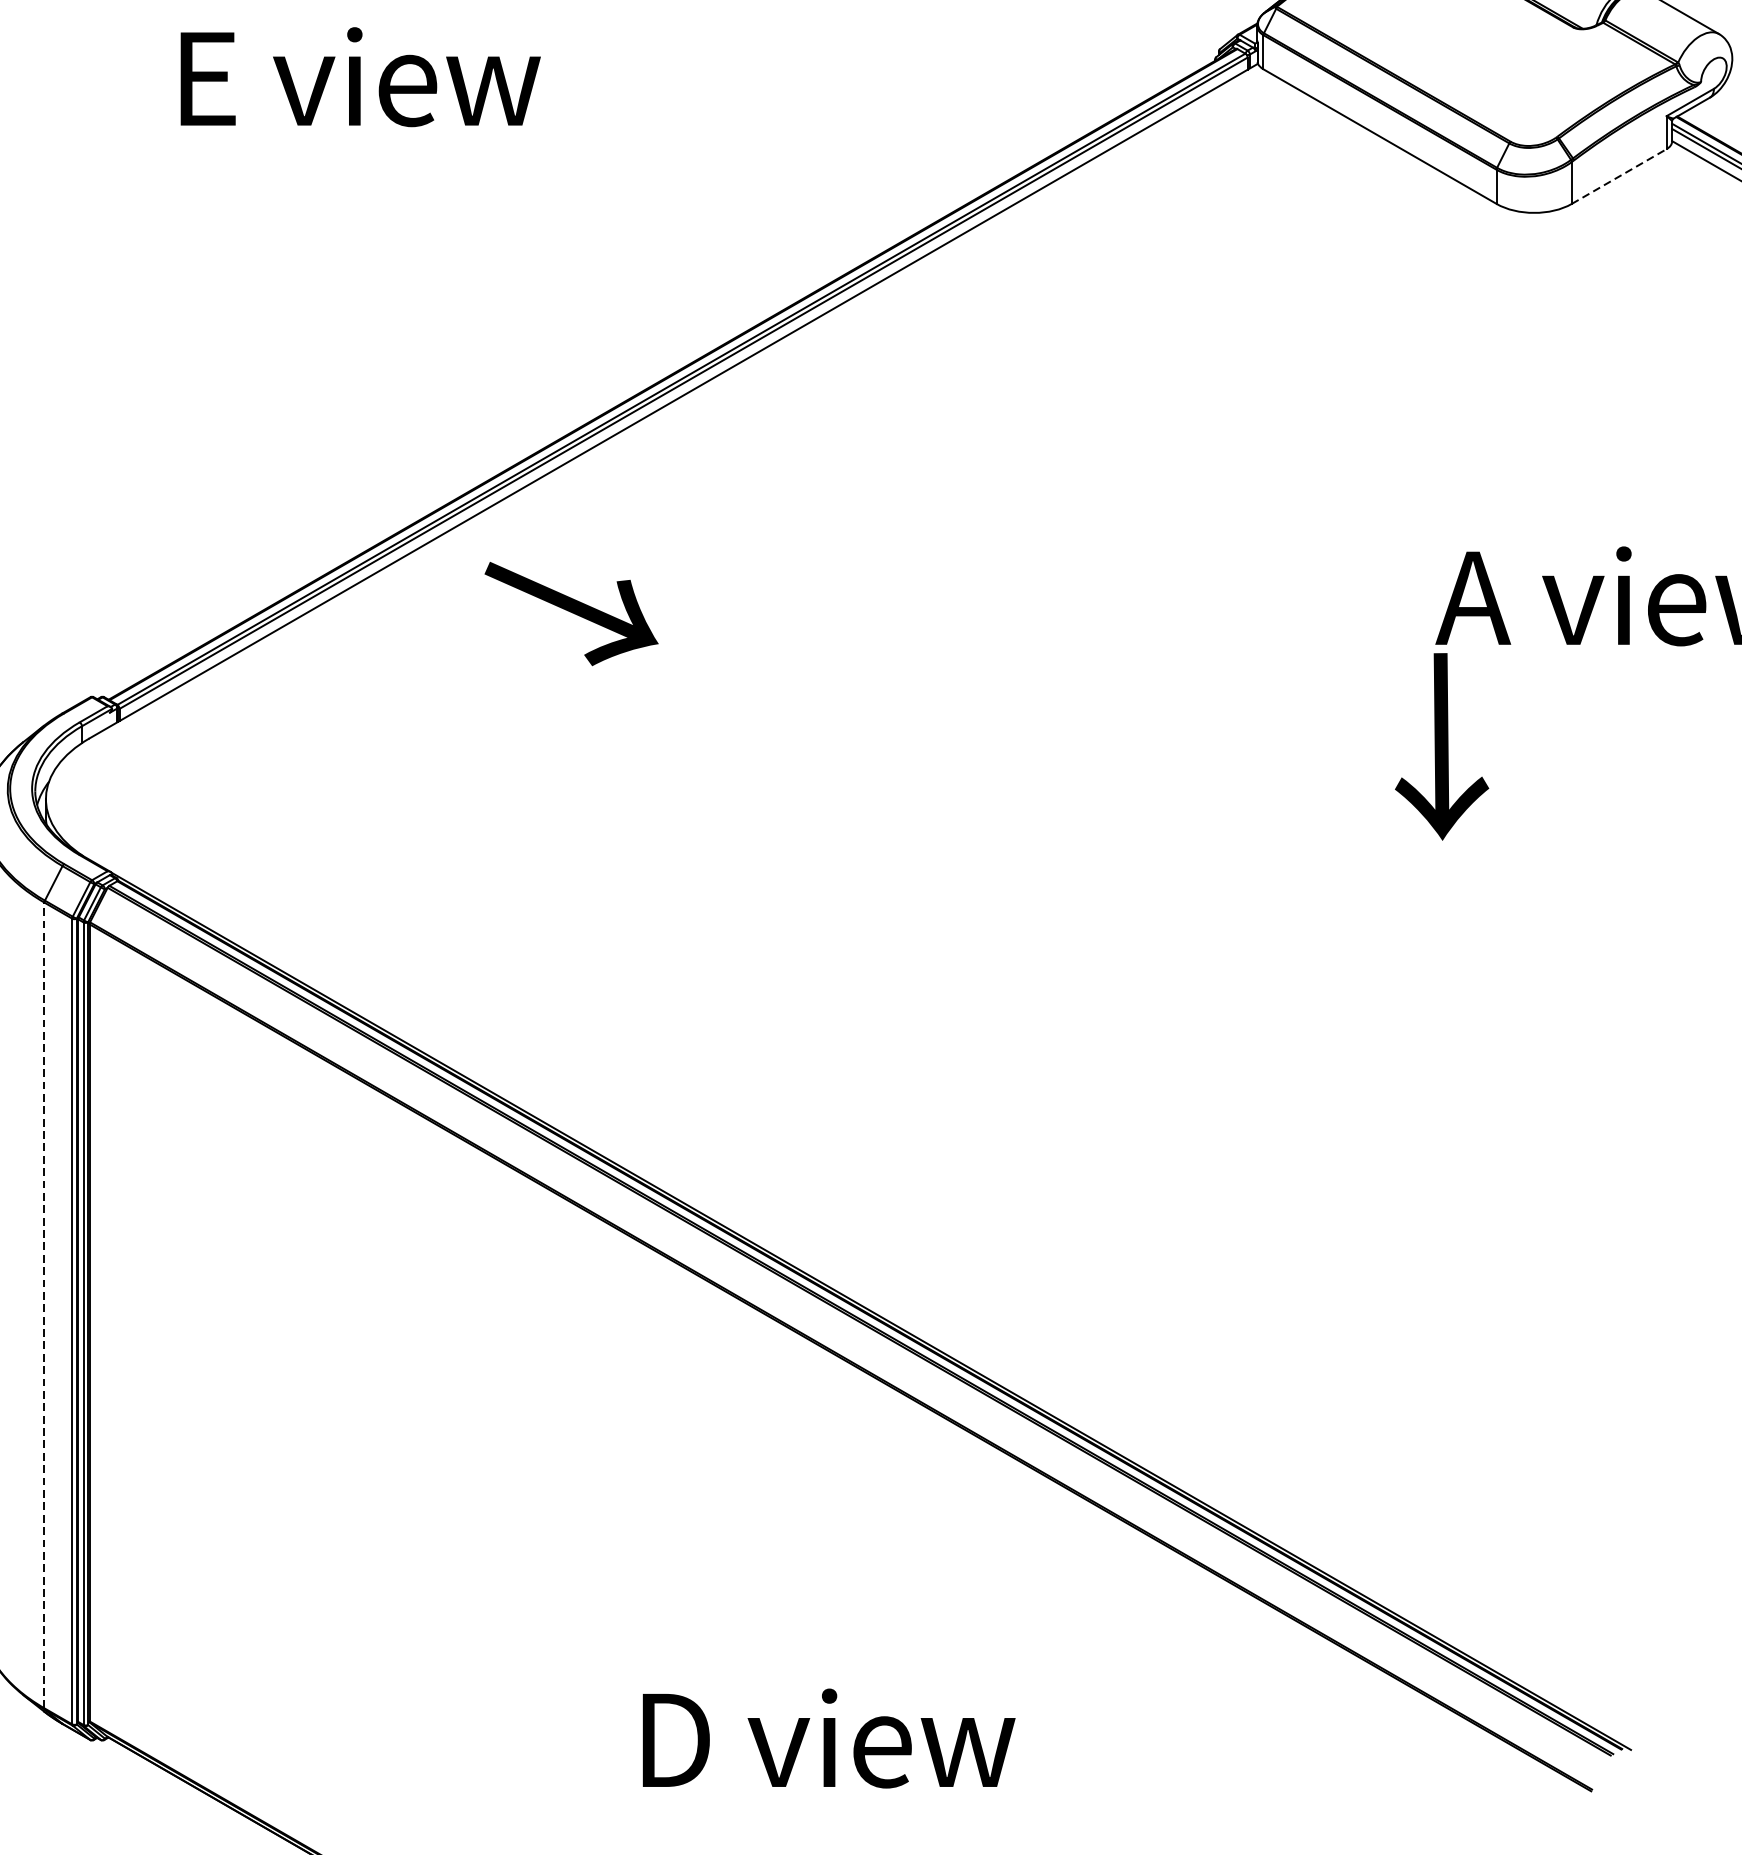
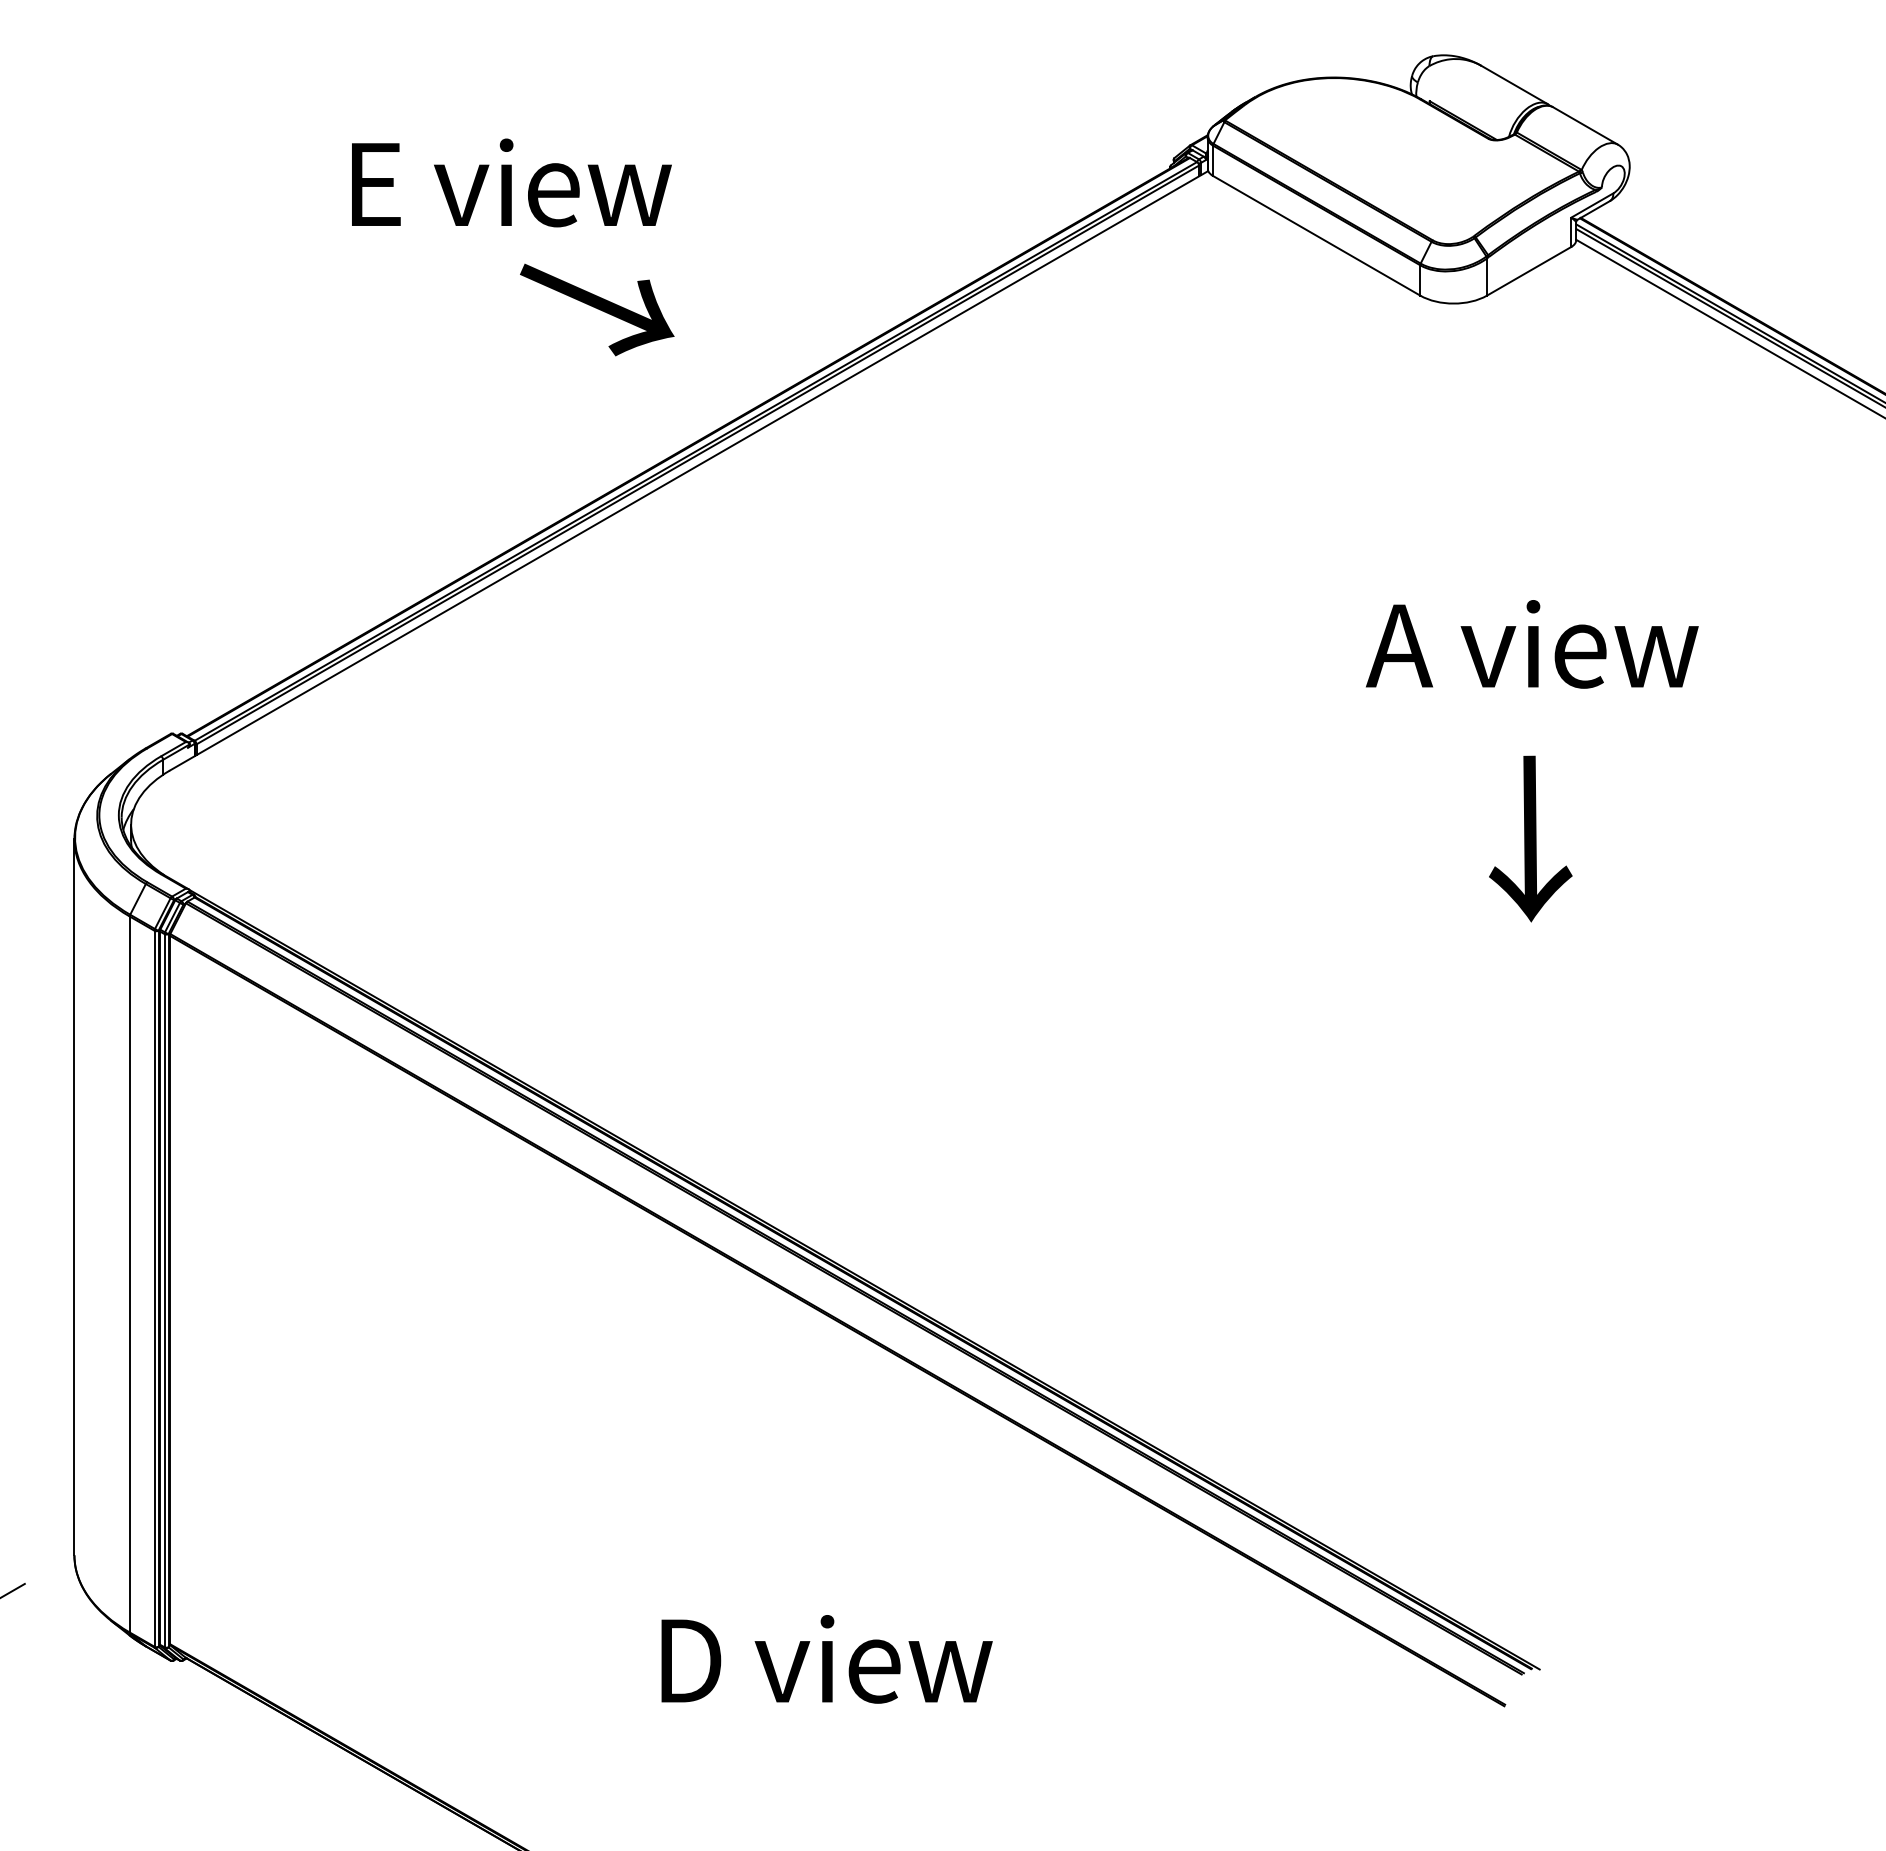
text: (360, 76) -> (511, 182), moved
line: (1619, 176) -> (1529, 271), dashed -> solid
text: (571, 613) -> (597, 309), moved
text: (1441, 746) -> (1530, 838), moved
line: (44, 1305) -> (129, 1274), dashed -> solid

